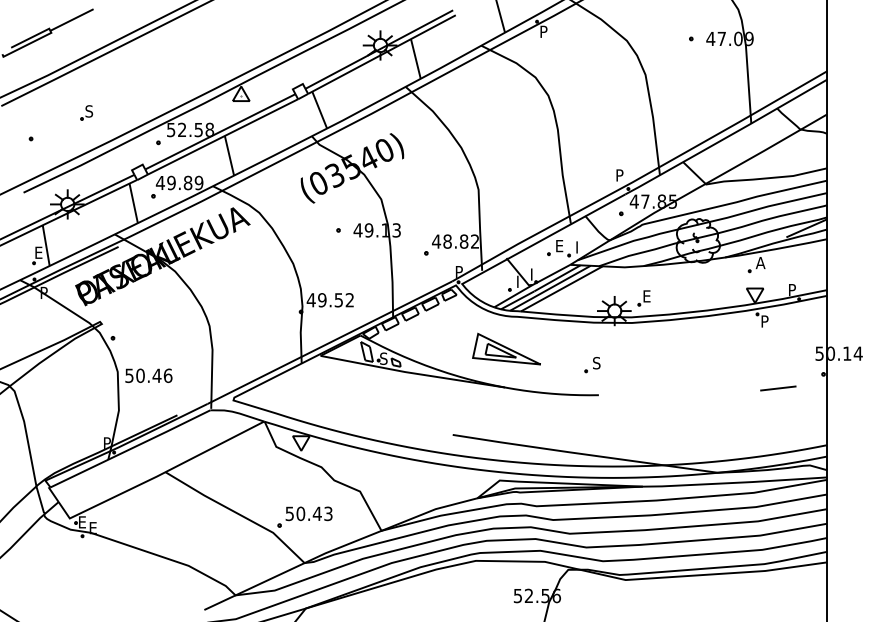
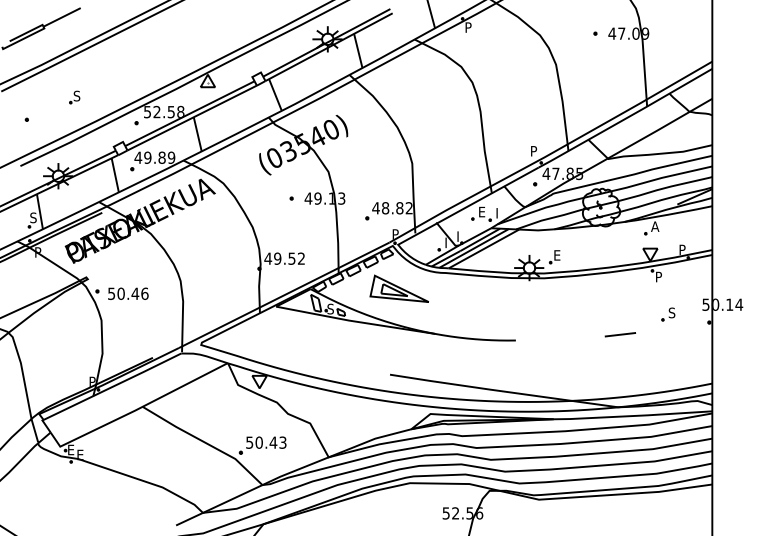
text: (38, 252) -> (33, 217), E -> S
part: (505, 348) -> (398, 288), moved
part: (592, 364) -> (668, 314), moved
text: (149, 375) -> (128, 293), moved
line: (777, 388) -> (619, 334), moved

